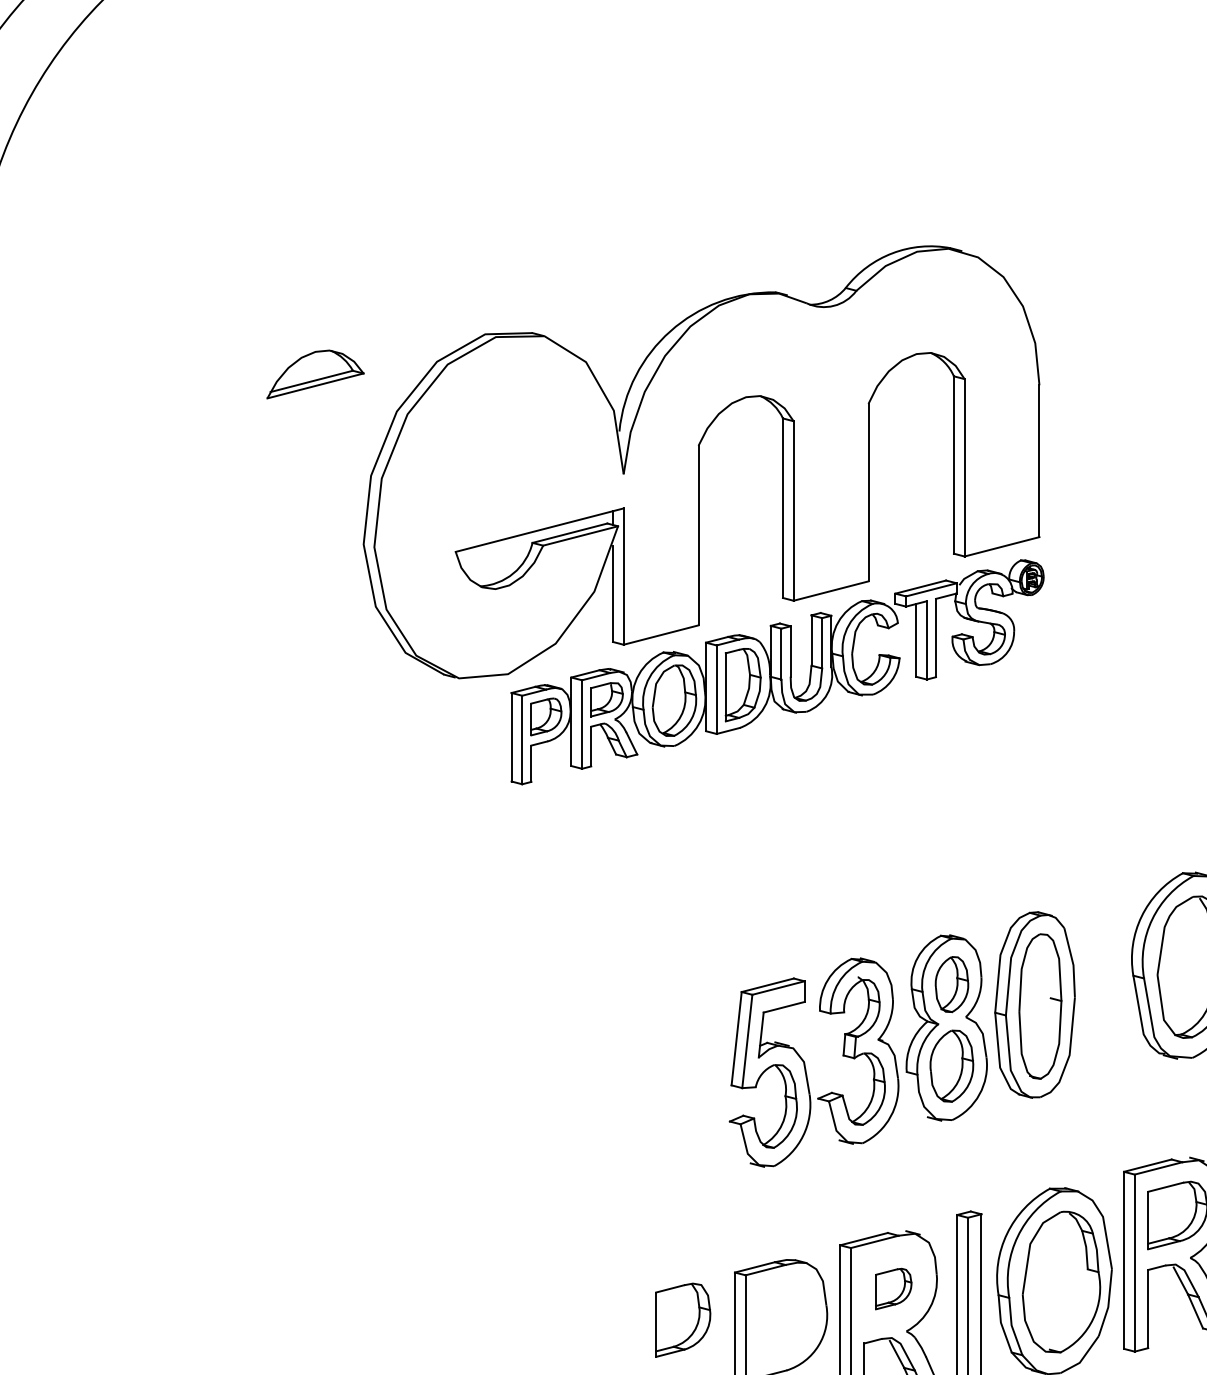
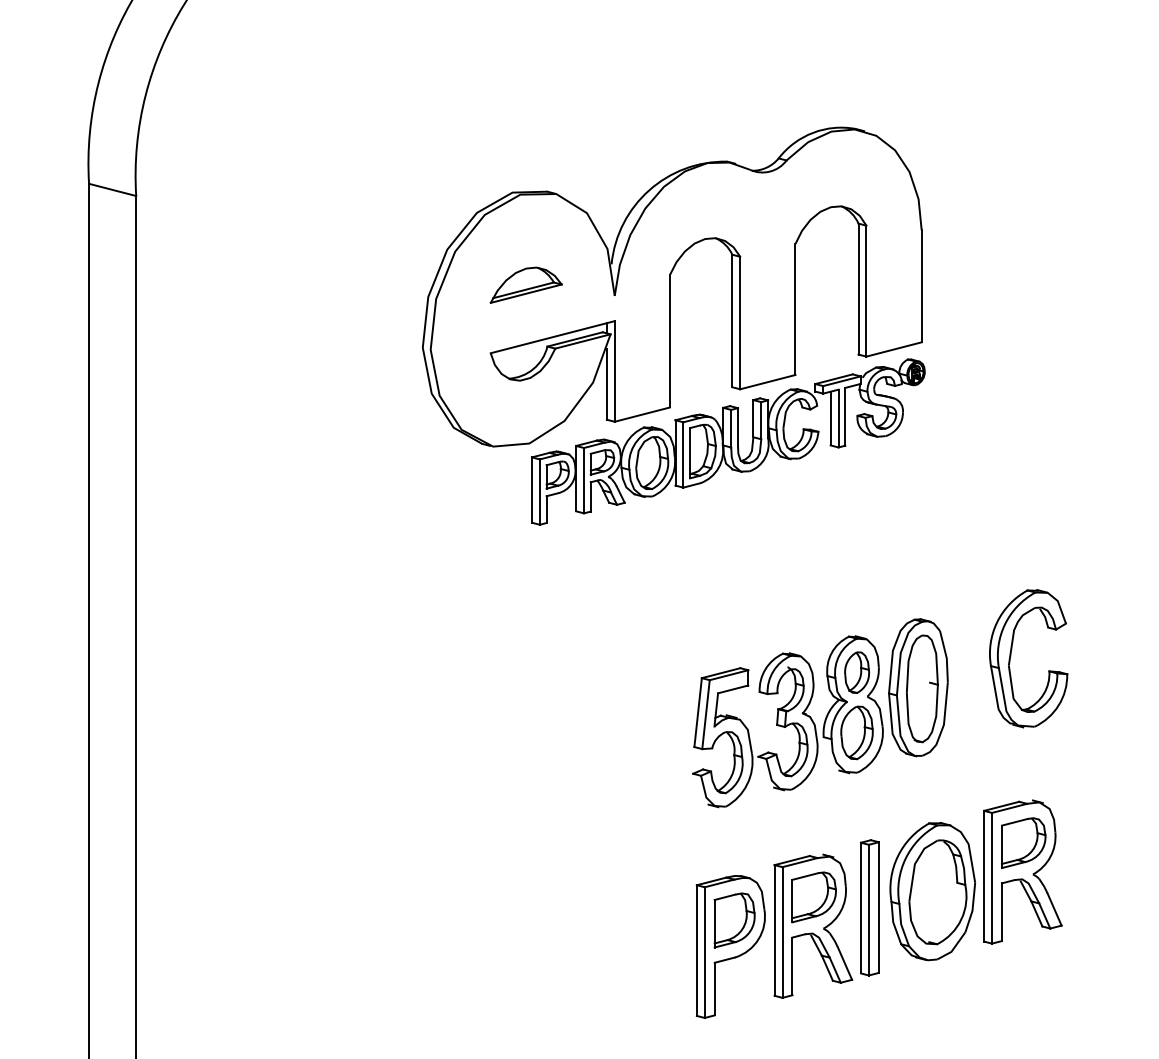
part: (314, 373) -> (525, 284), moved
part: (892, 1289) -> (813, 897), size x1.67
part: (682, 1320) -> (734, 920), moved

